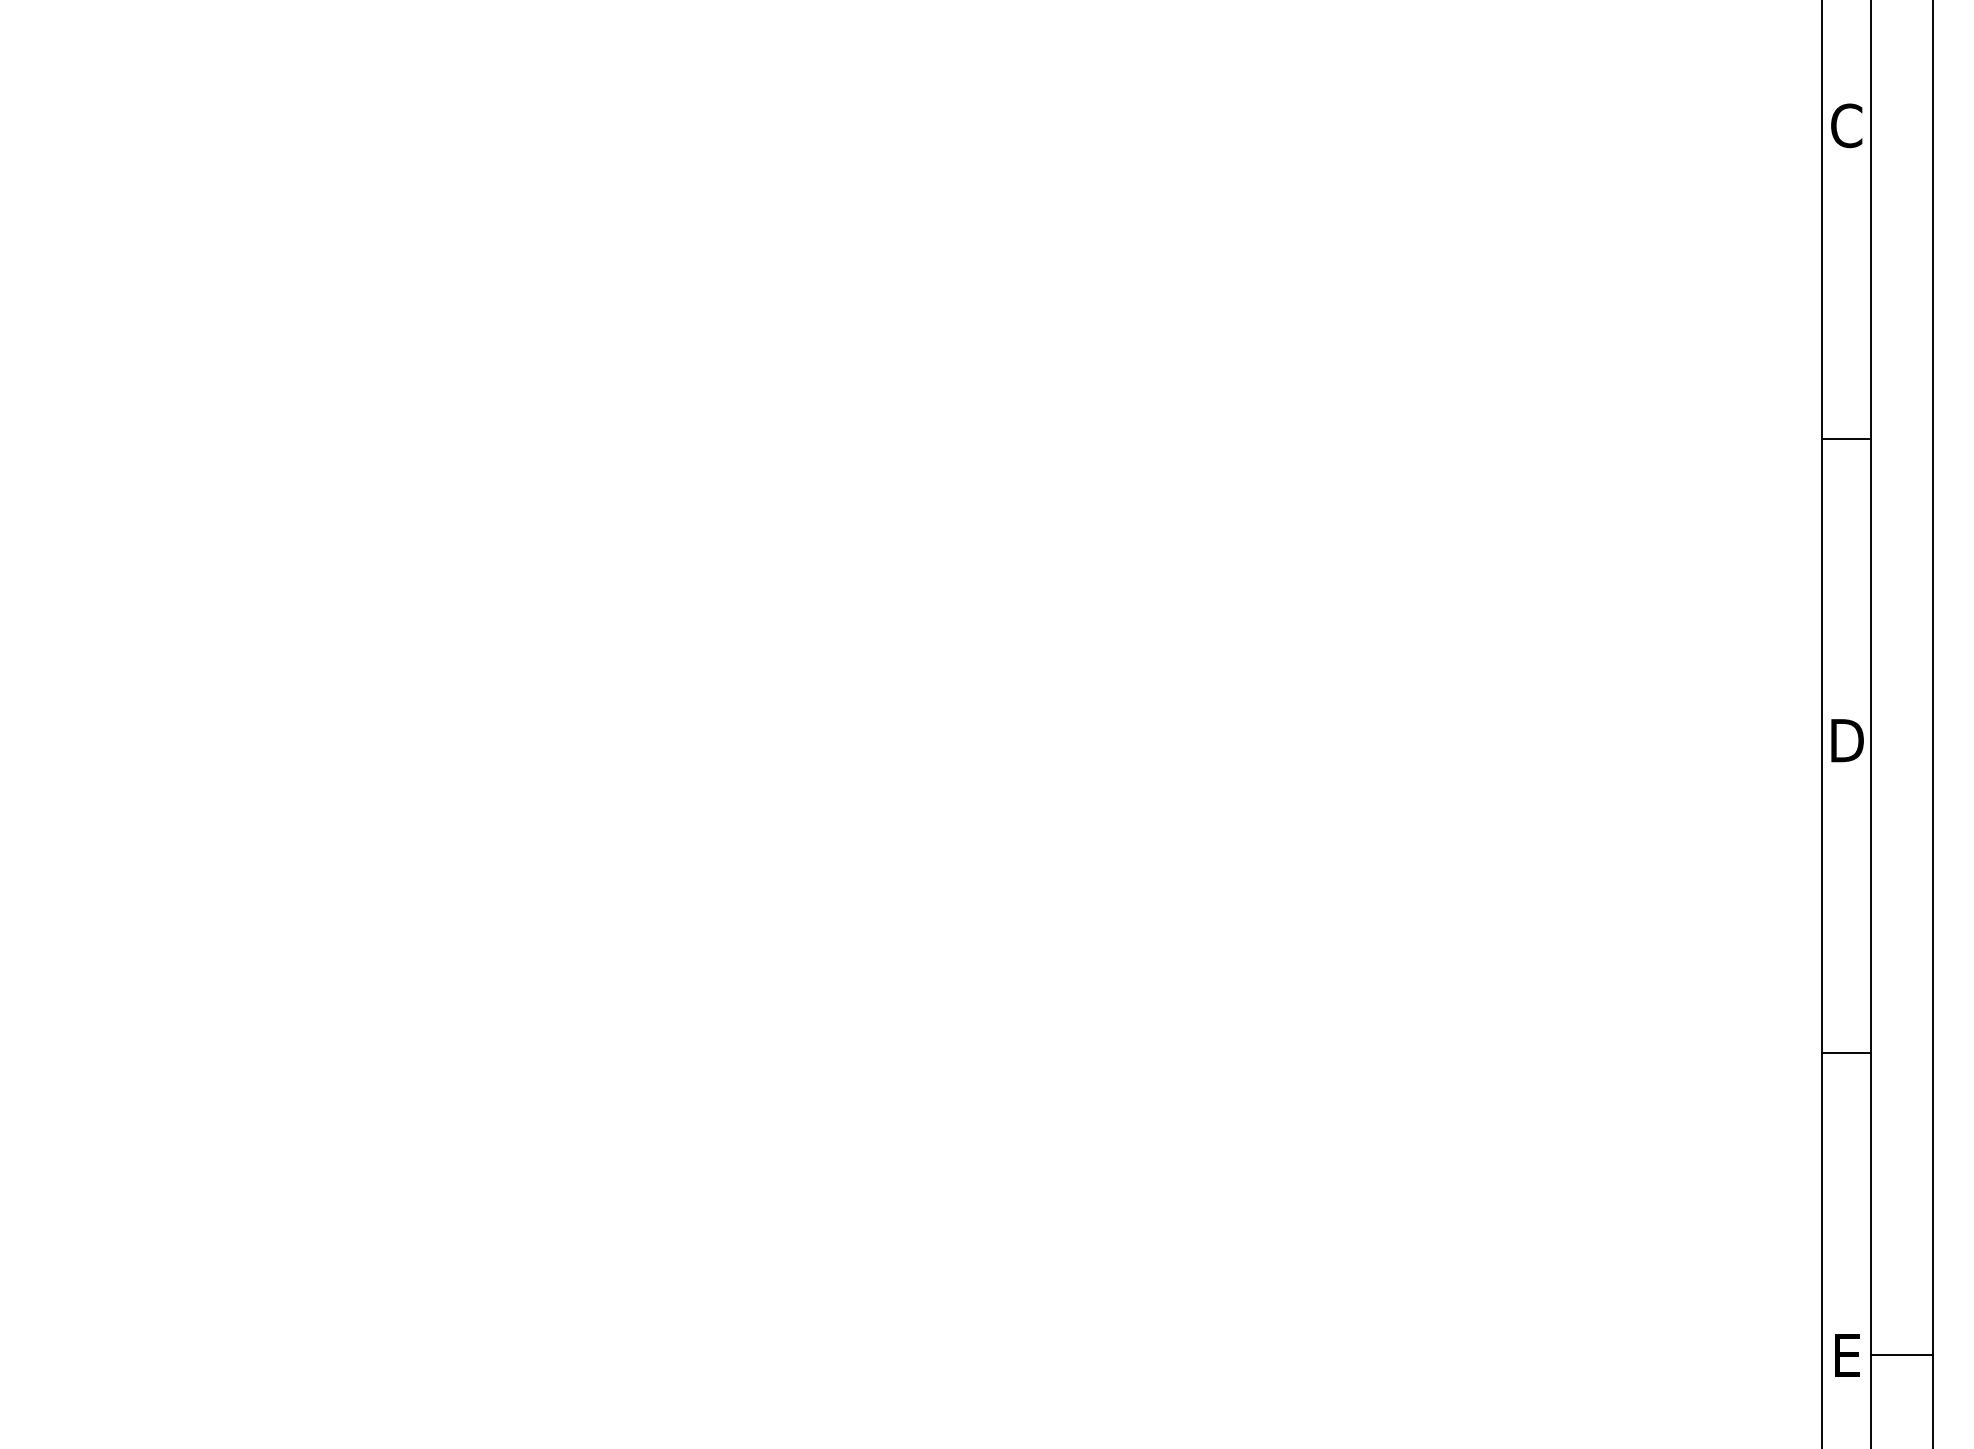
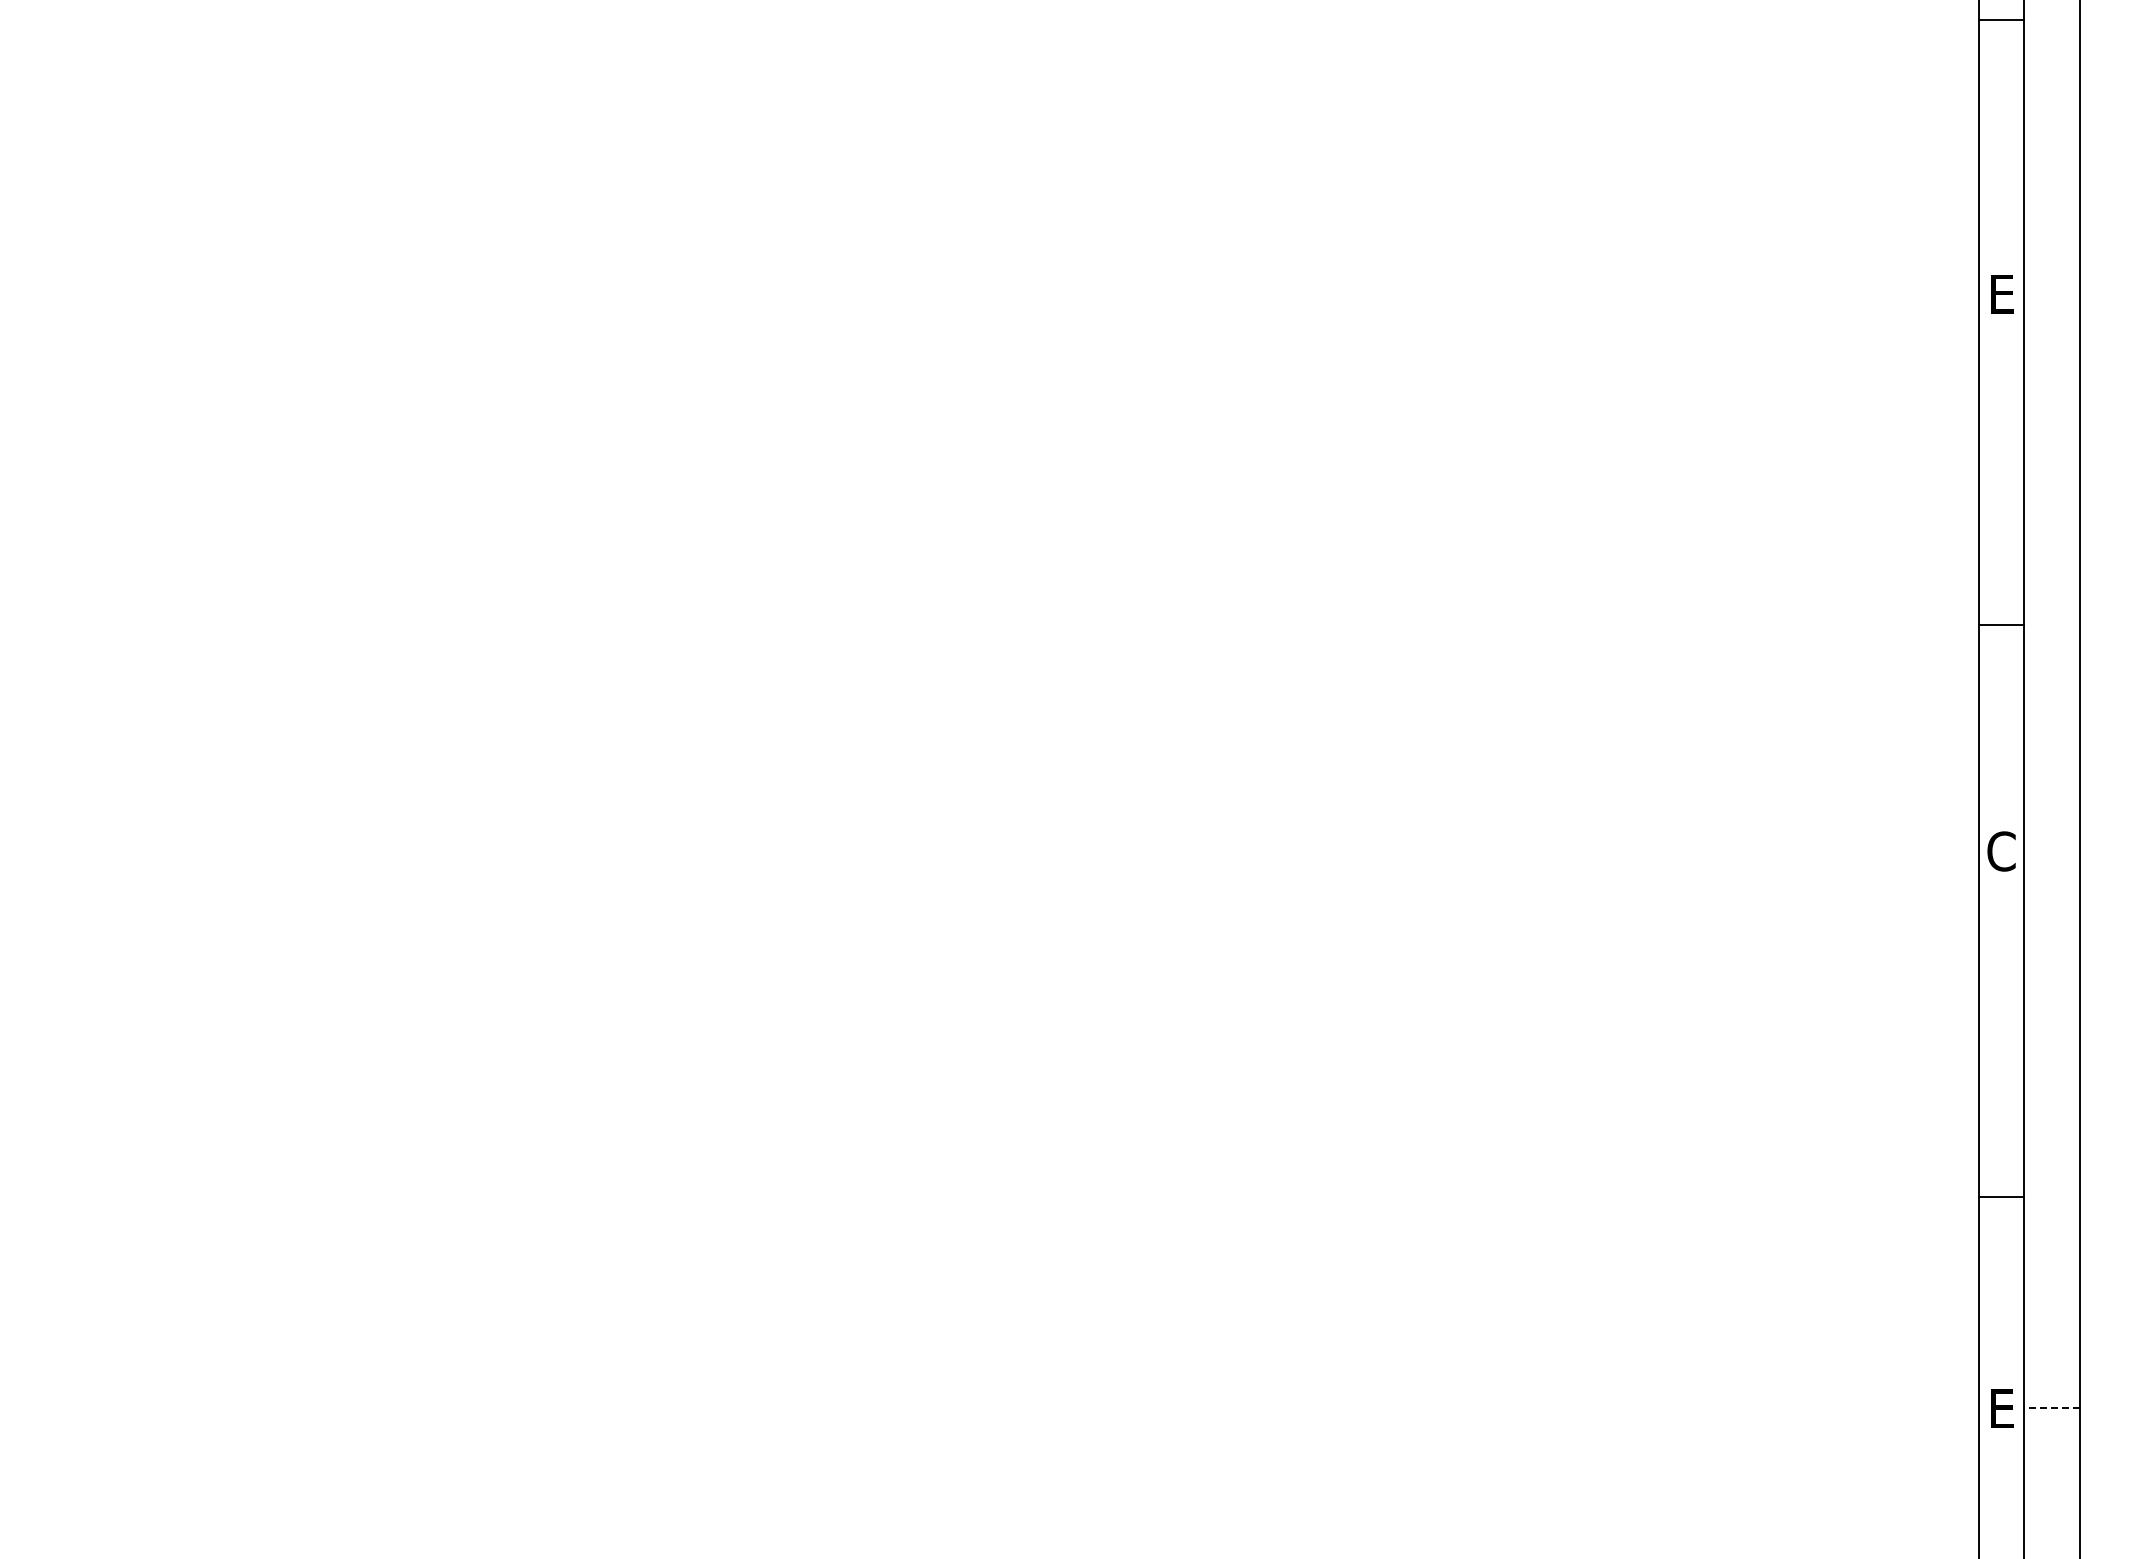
text: (1846, 126) -> (2001, 294), C -> E
line: (1846, 438) -> (2001, 624), moved
text: (1847, 740) -> (2002, 851), D -> C
line: (1846, 1053) -> (2001, 1197), moved
line: (1901, 1355) -> (2051, 1408), solid -> dashed

